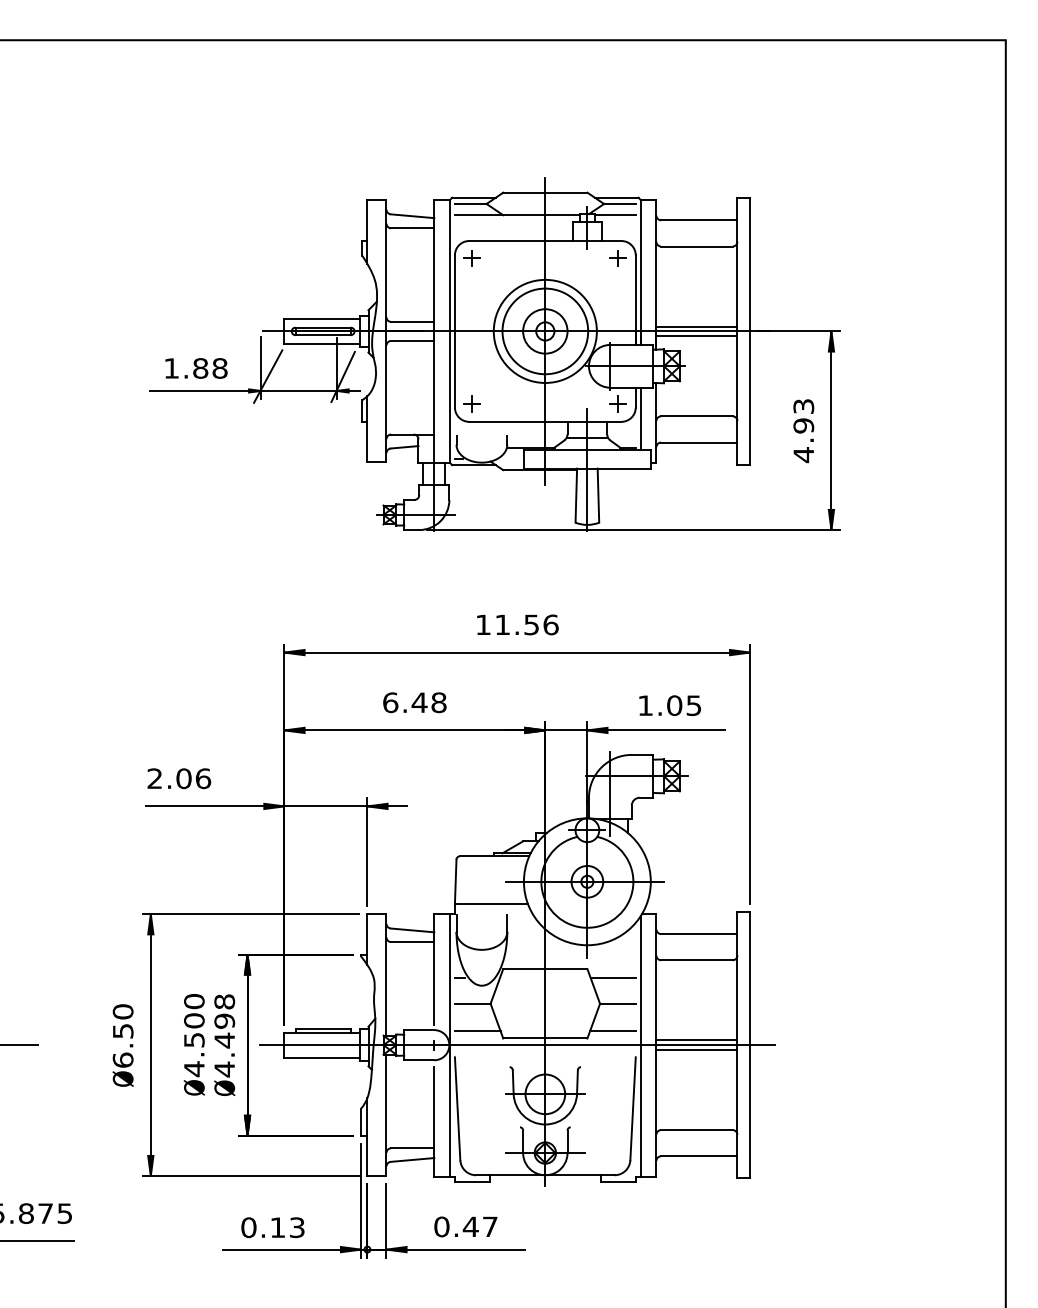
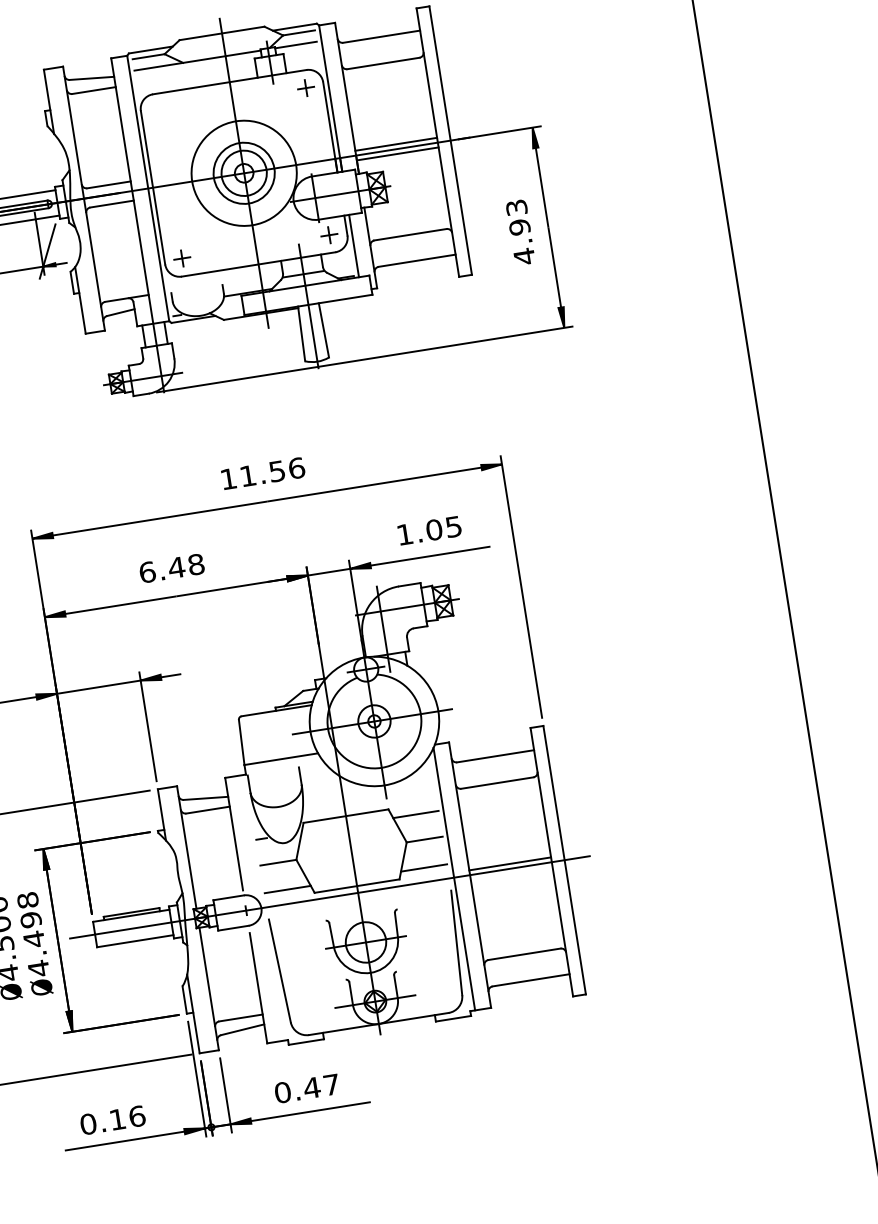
part: (471, 258) -> (158, 111), removed
circle: (545, 331) -> (244, 173), size x0.7
line: (450, 1044) -> (262, 907), removed
line: (696, 1049) -> (511, 873), removed
text: (297, 1227) -> (137, 1116), 0.13 -> 0.16

